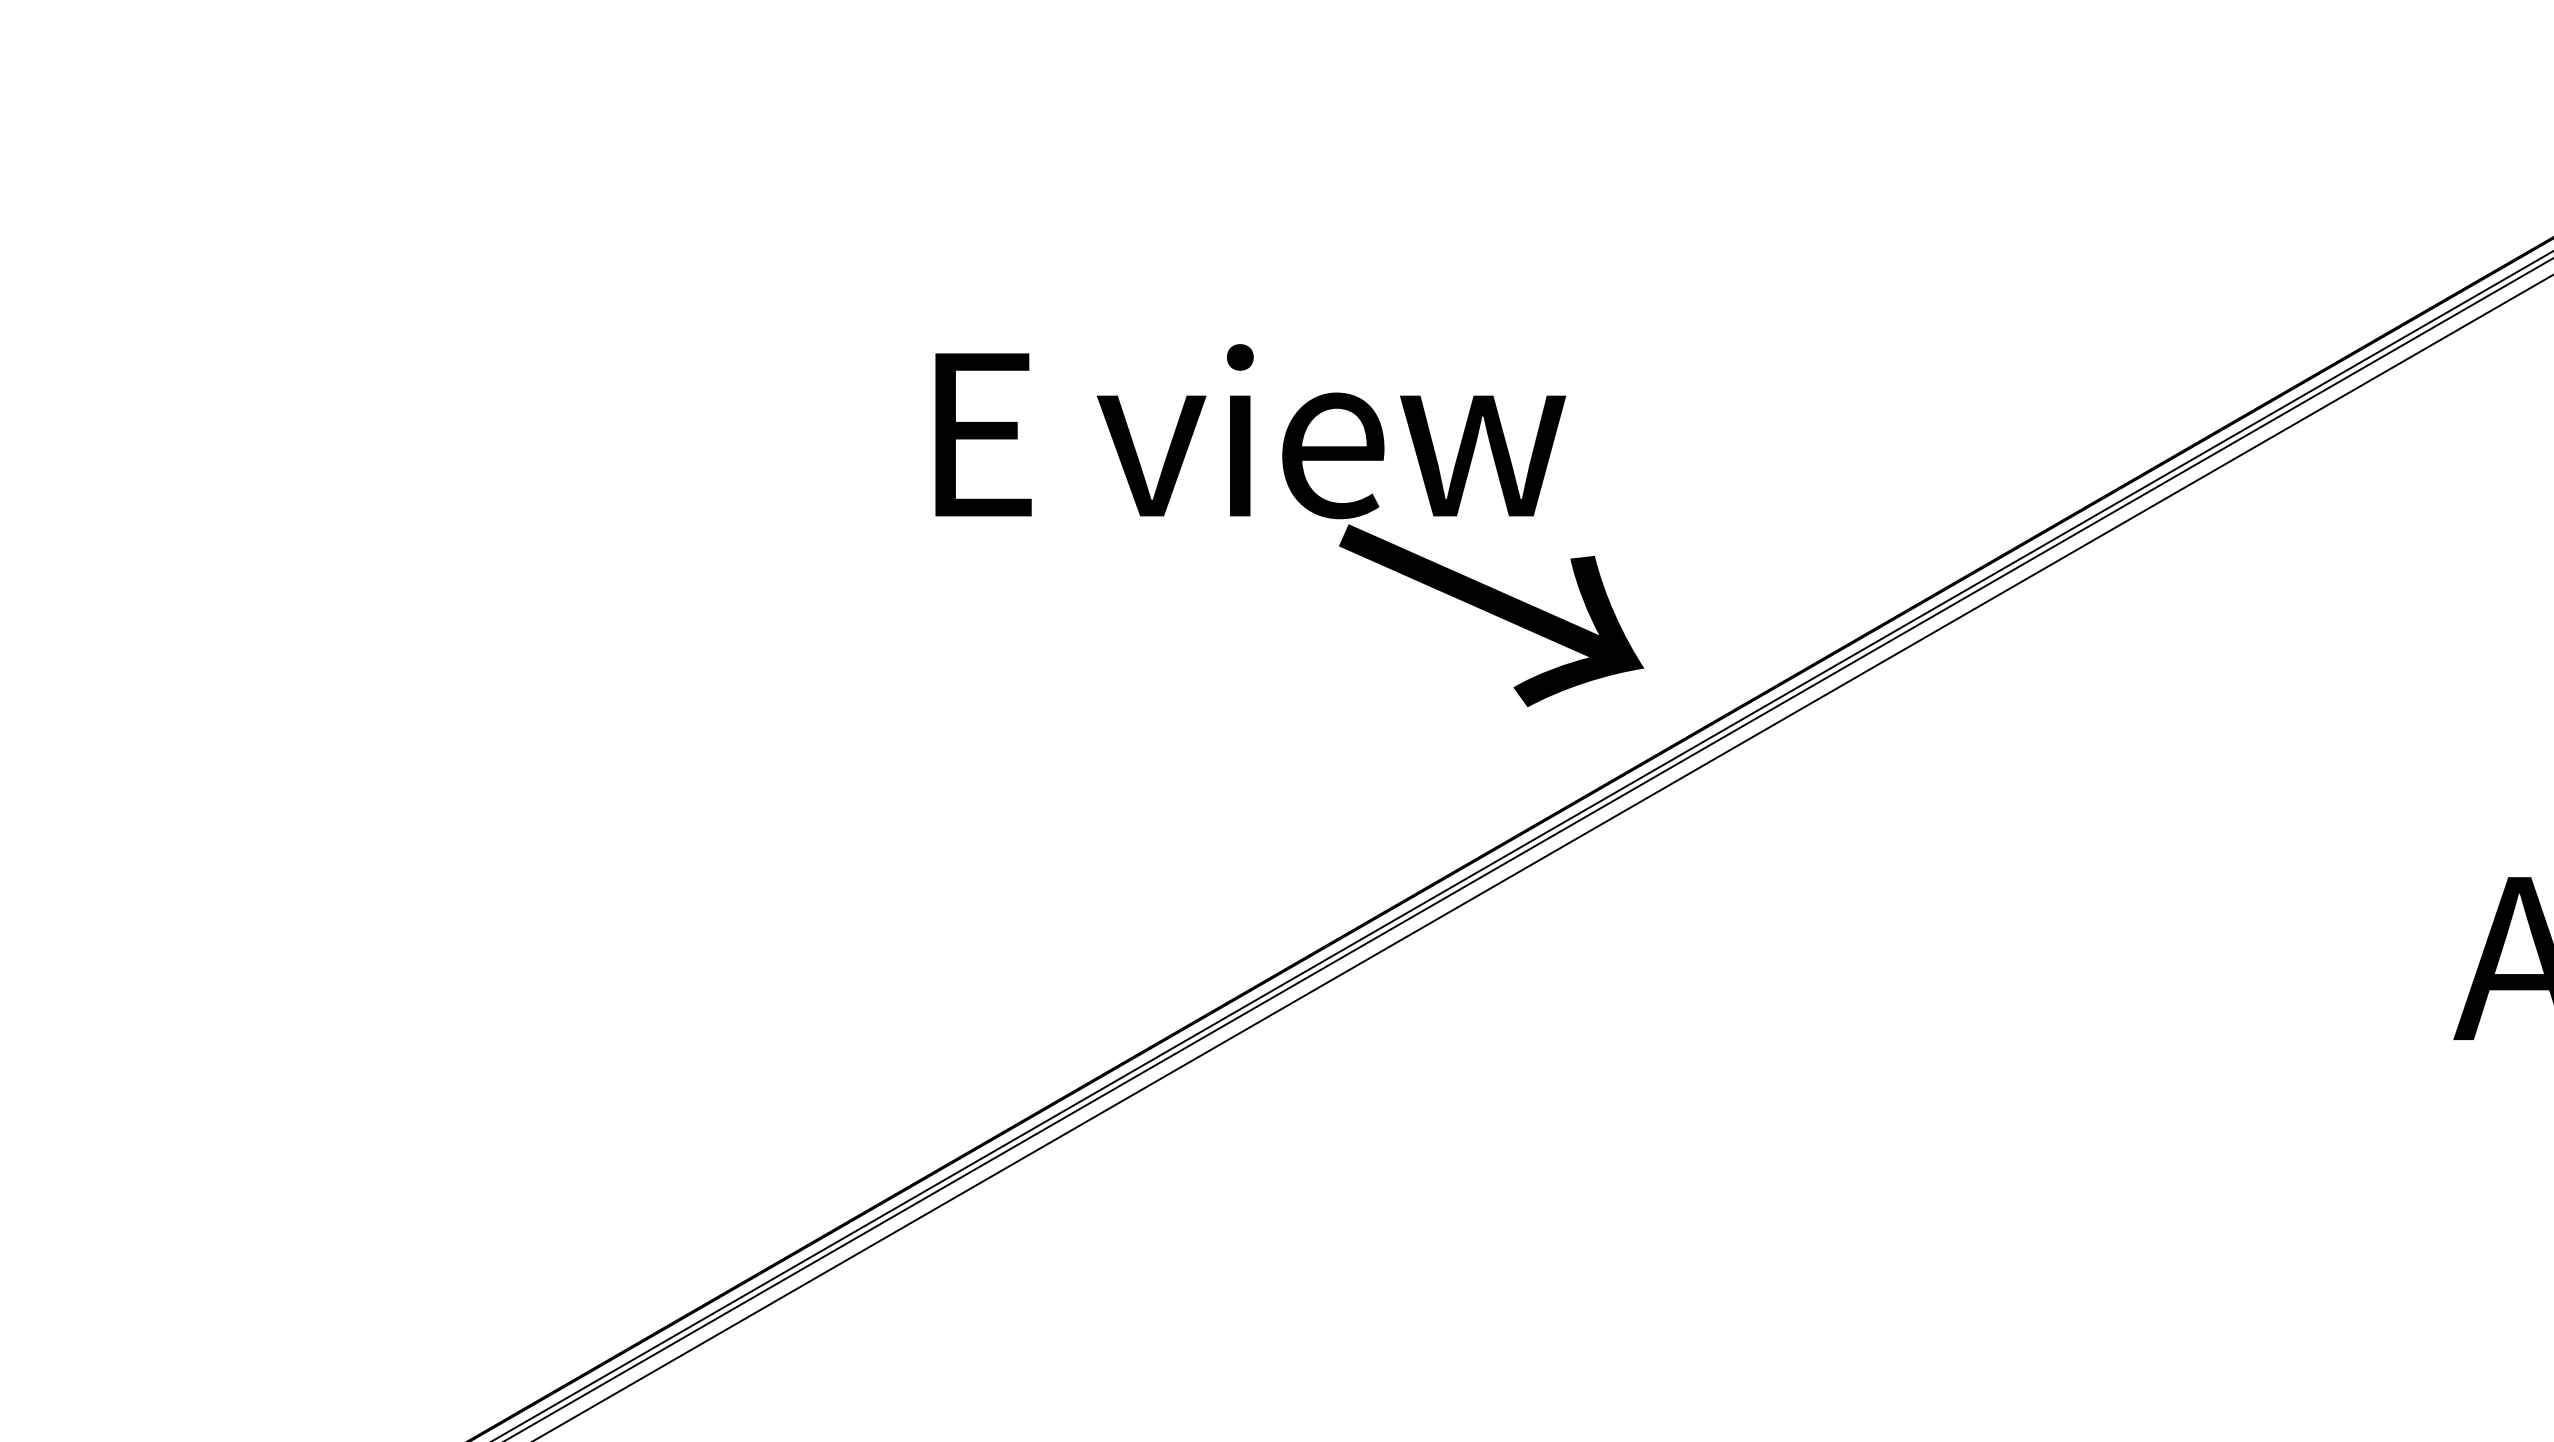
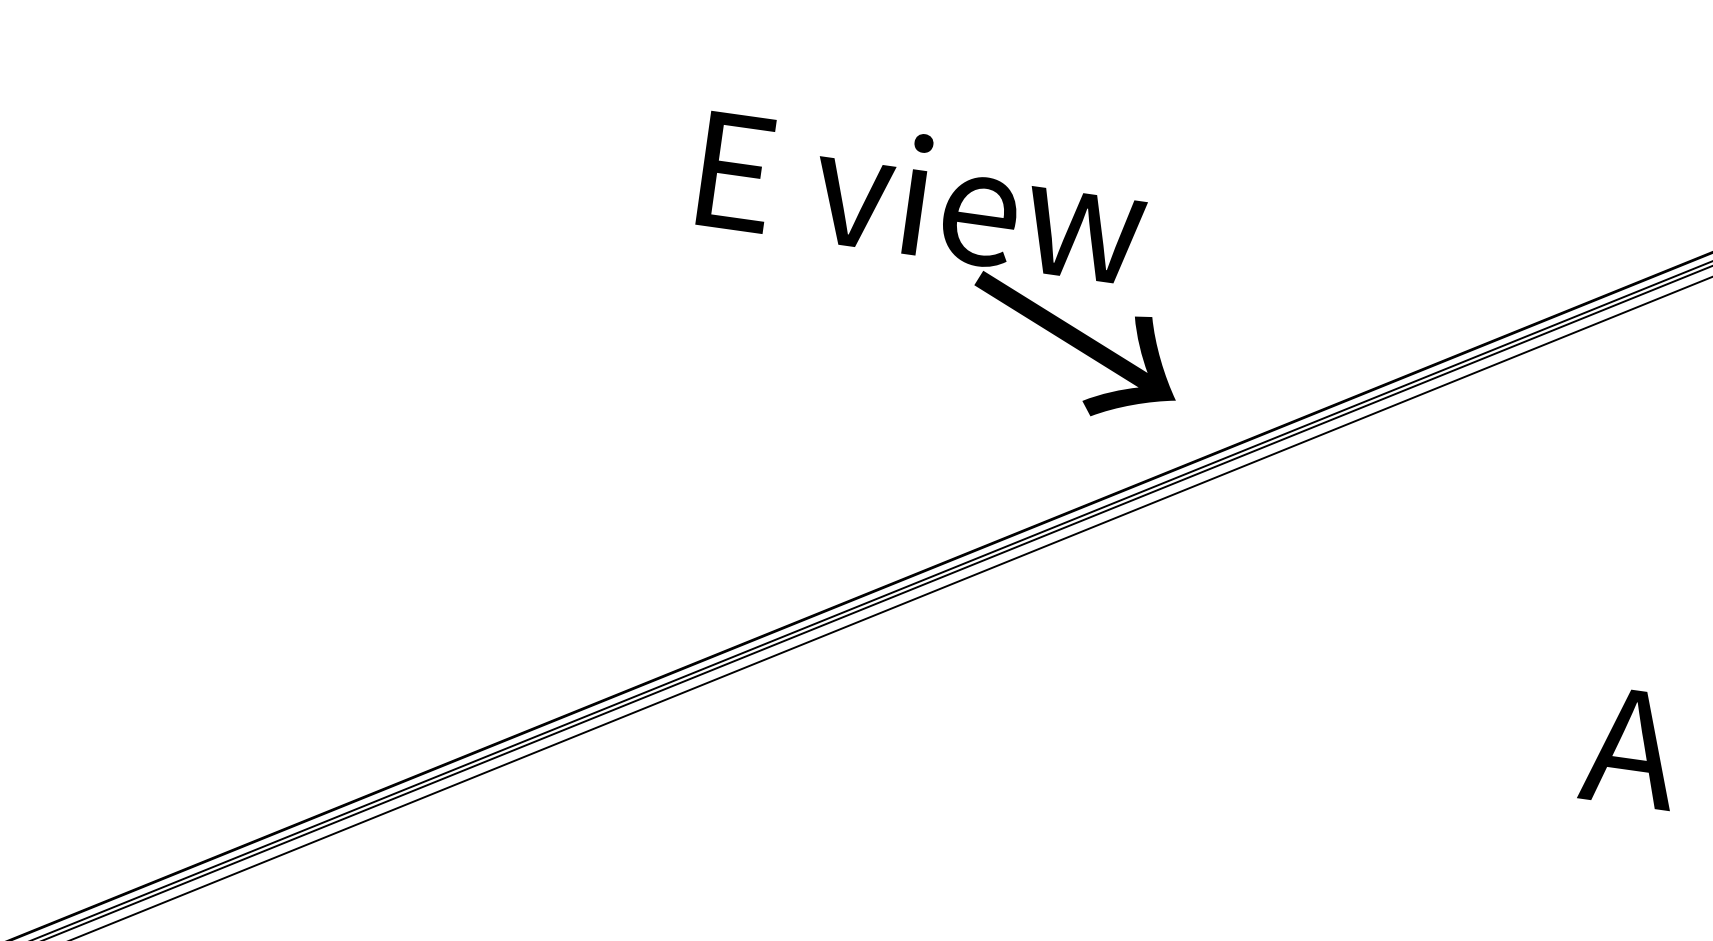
text: (1289, 525) -> (941, 265), moved

